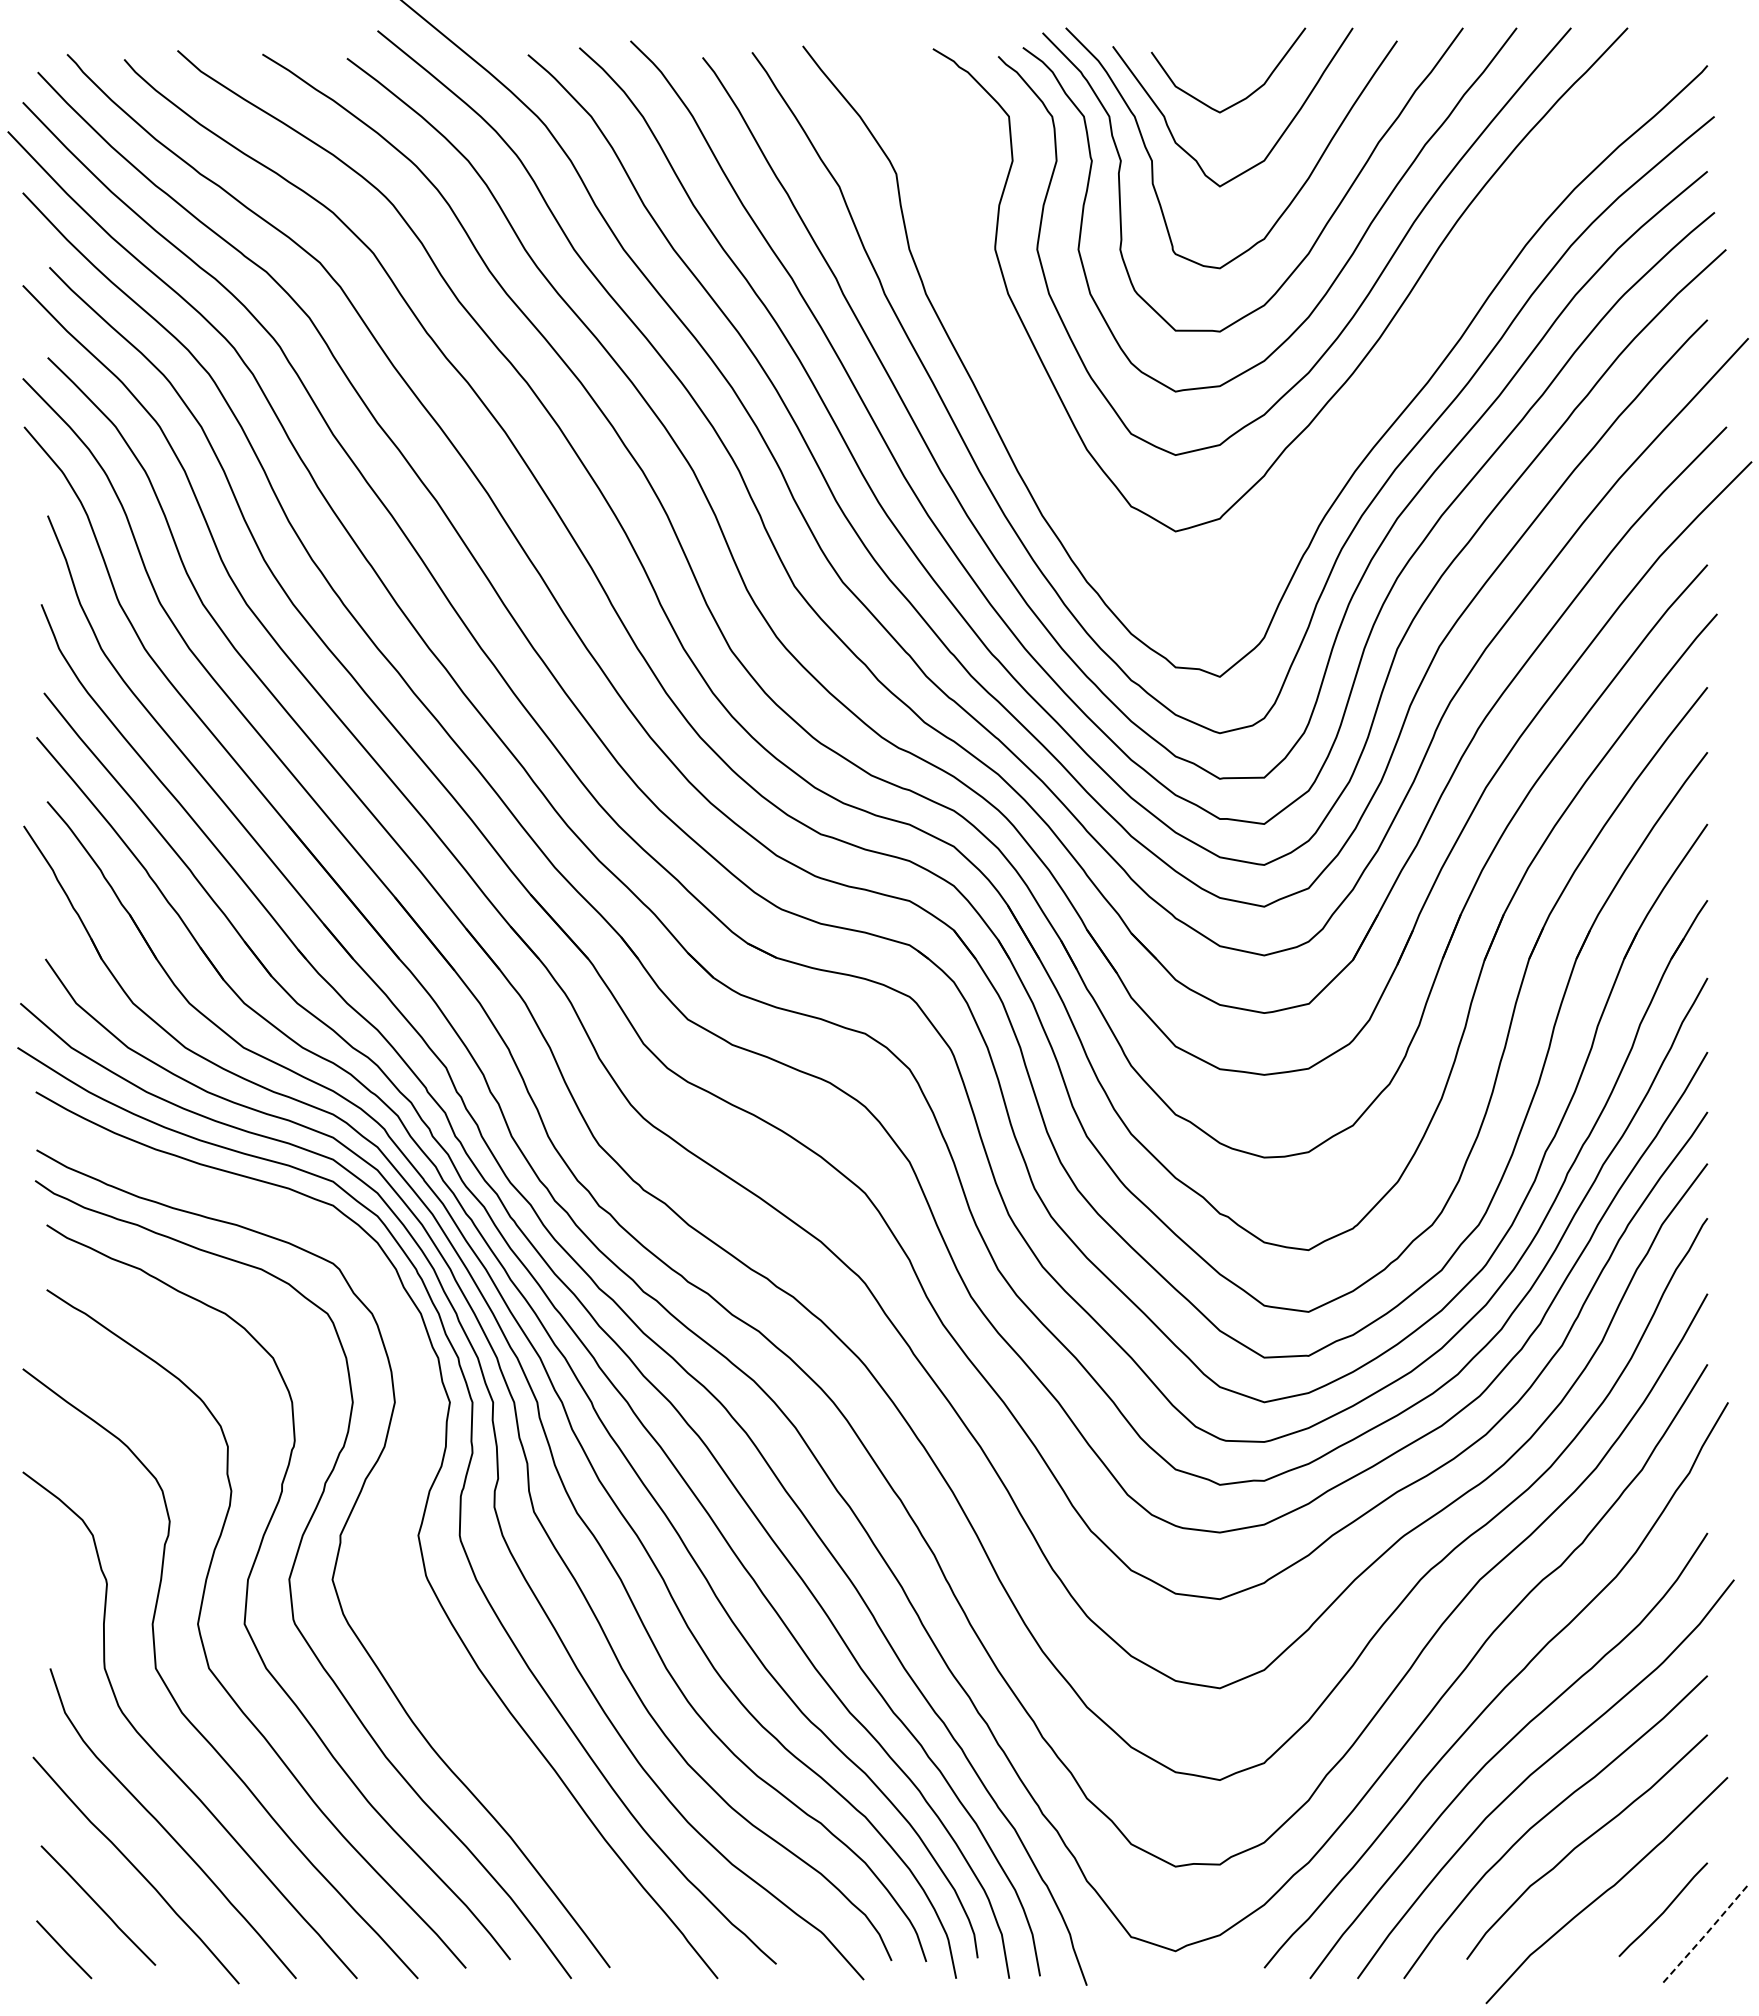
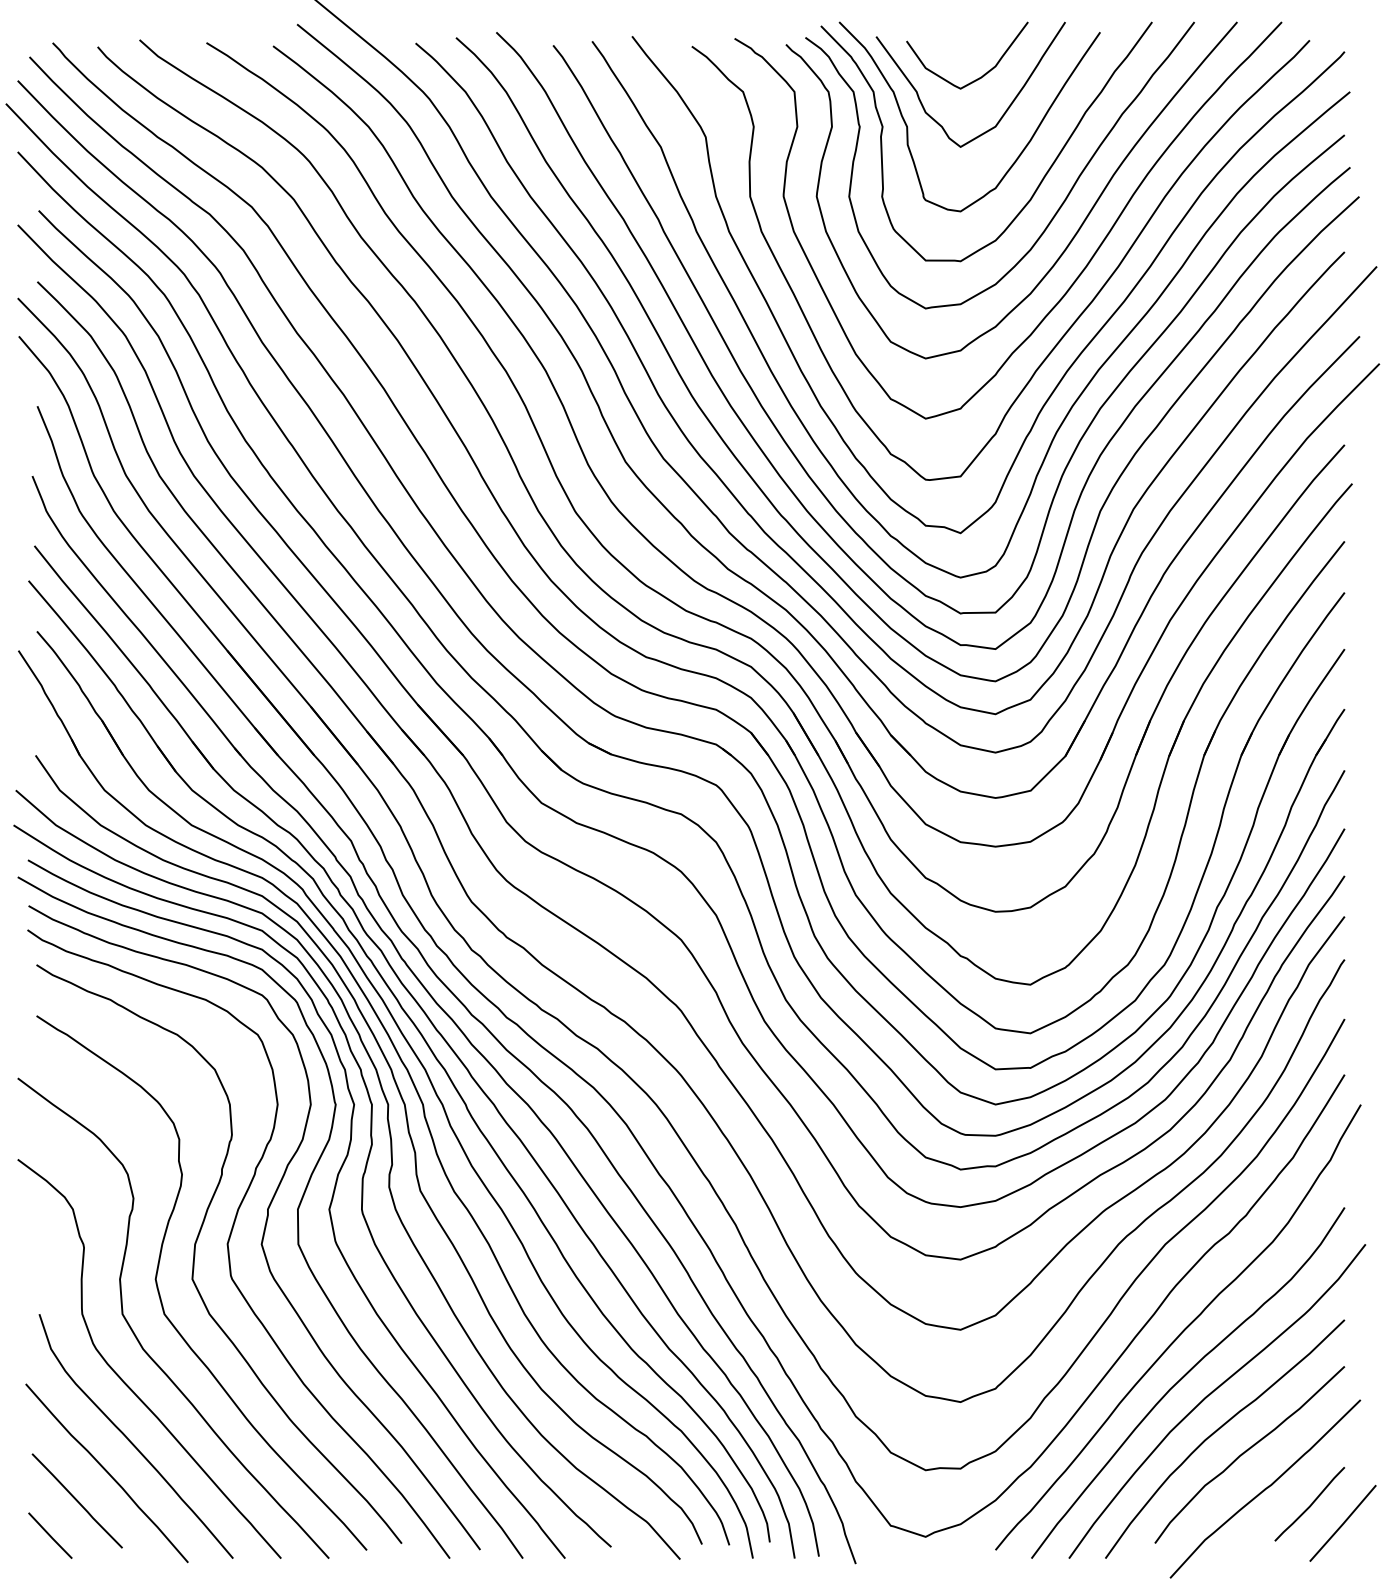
curve: (1365, 406) -> (1075, 320), added
curve: (377, 1546) -> (297, 1218), added
line: (1705, 1934) -> (1343, 1523), dashed -> solid

